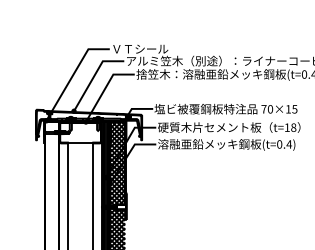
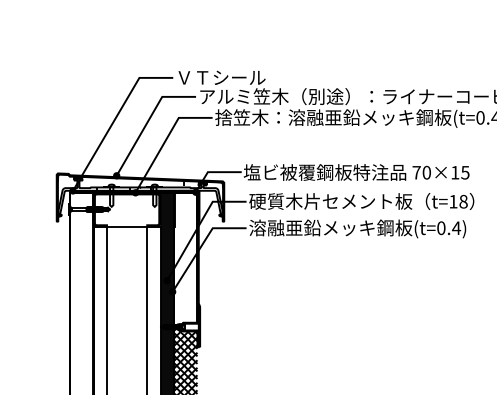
hatch: (117, 164) -> (185, 259), removed

